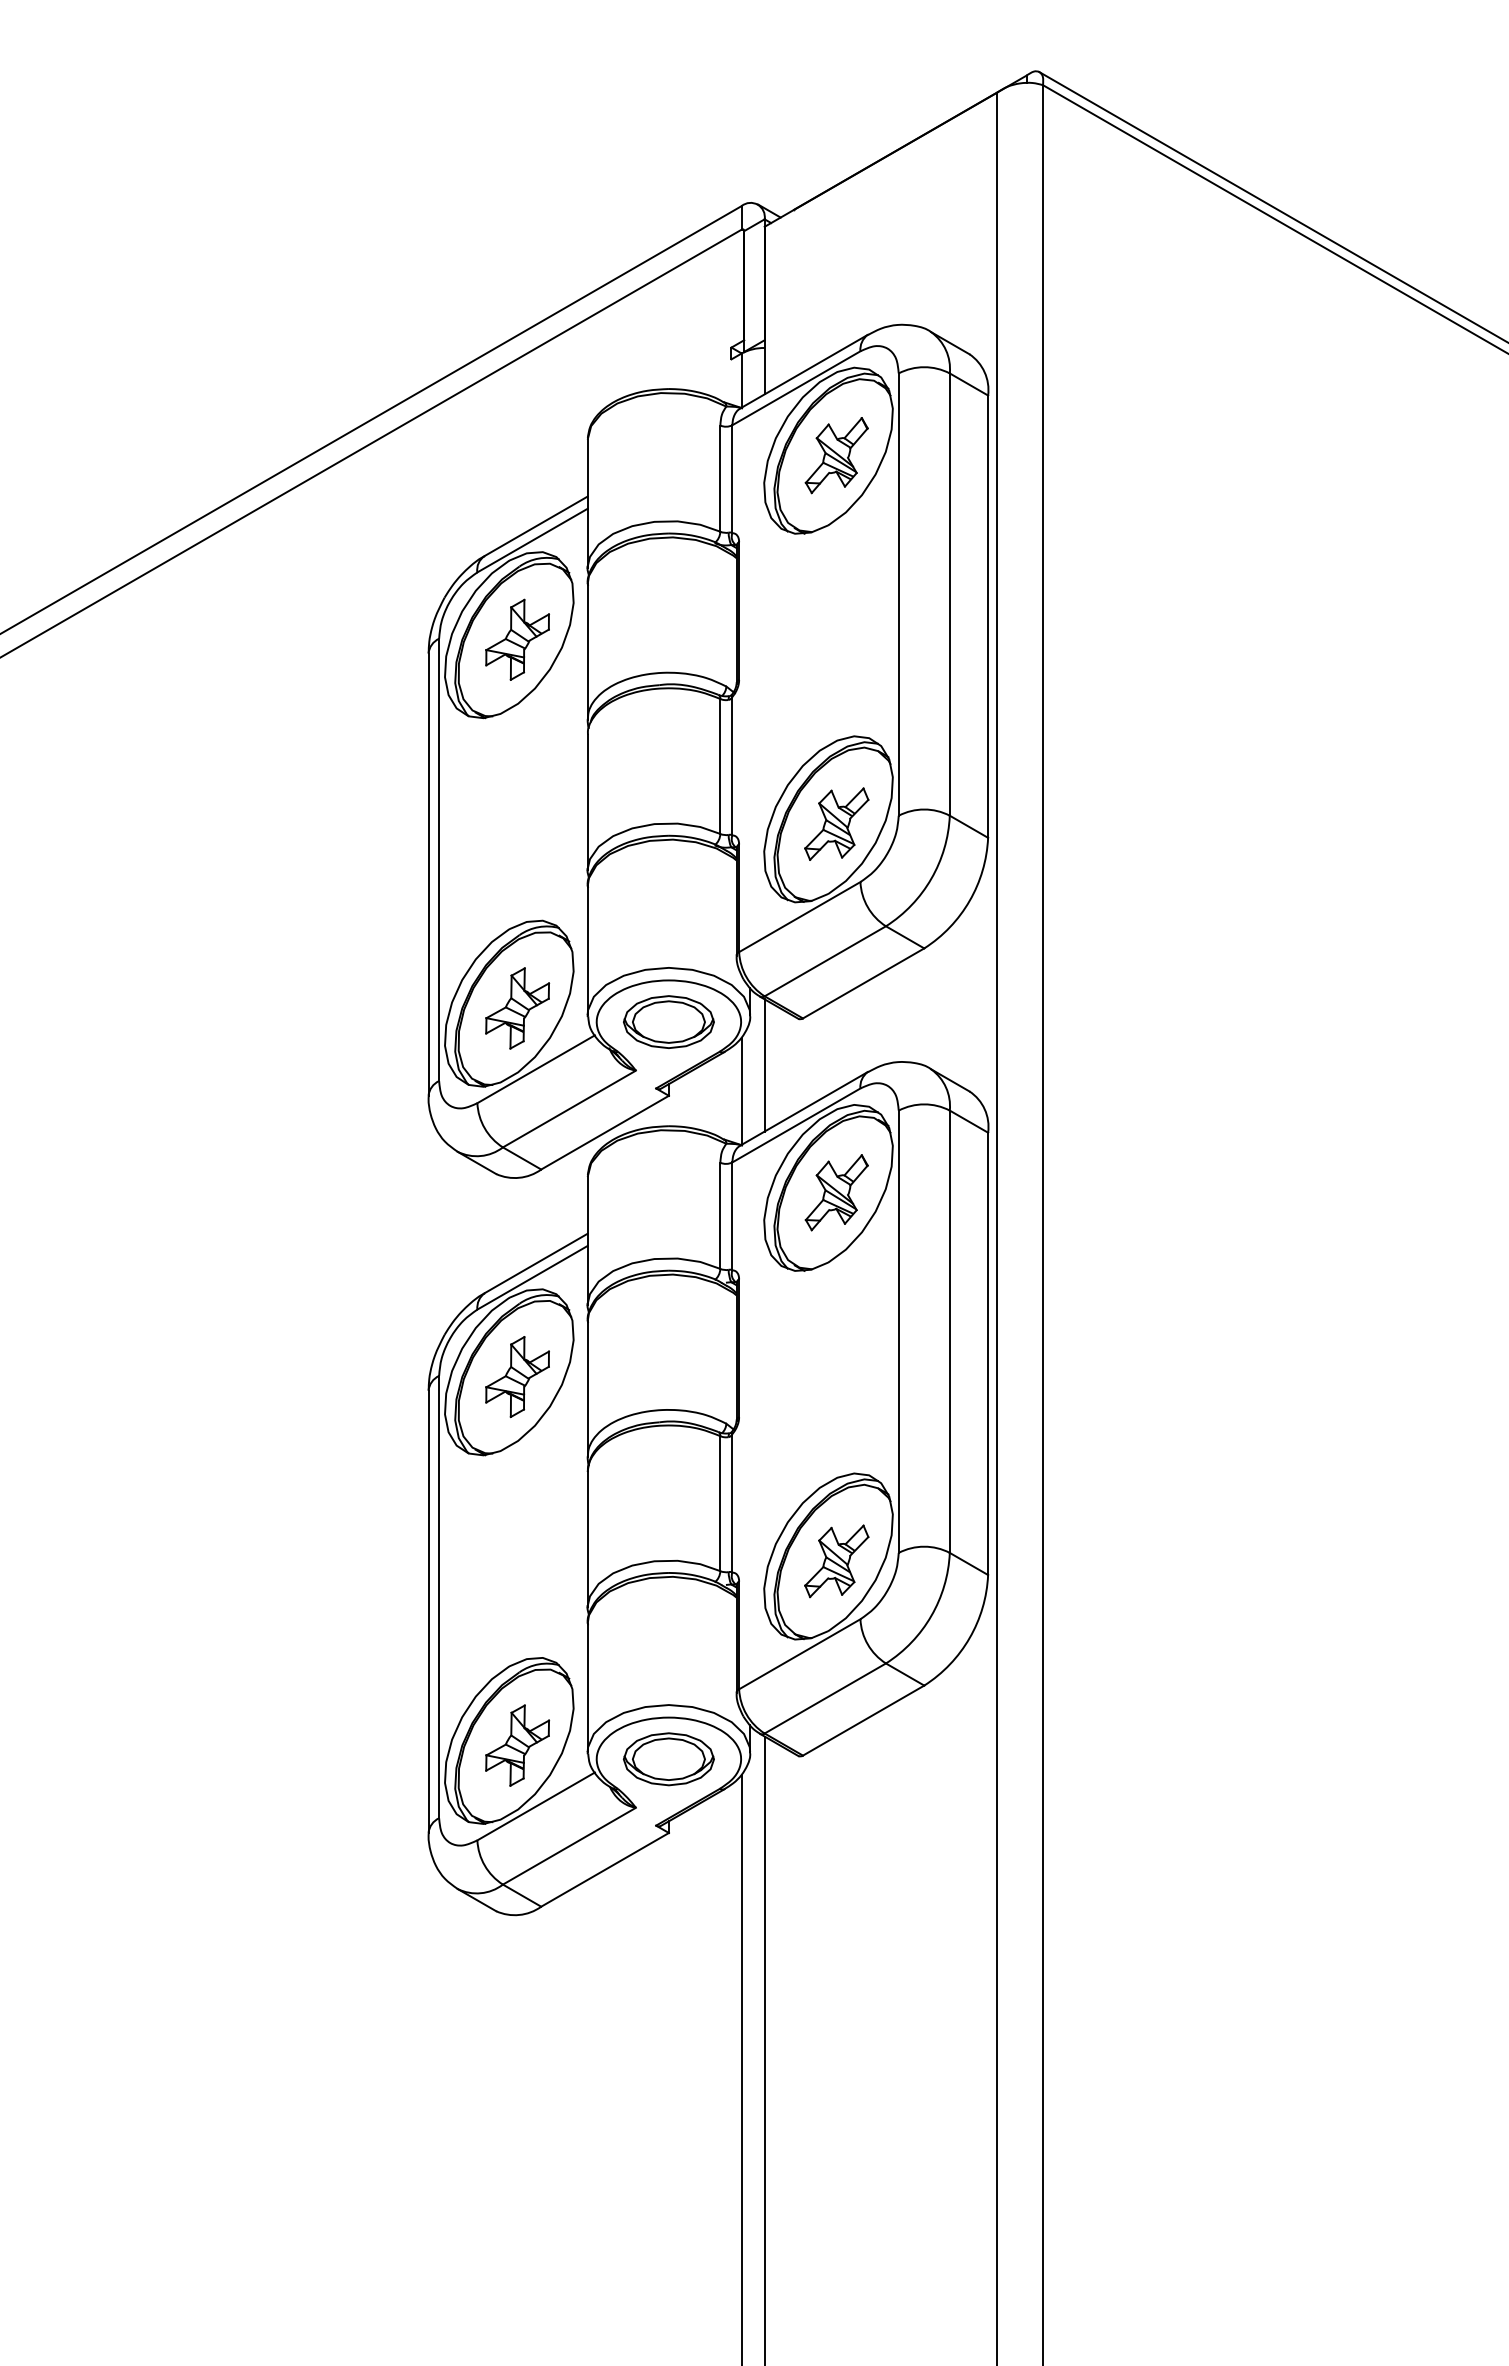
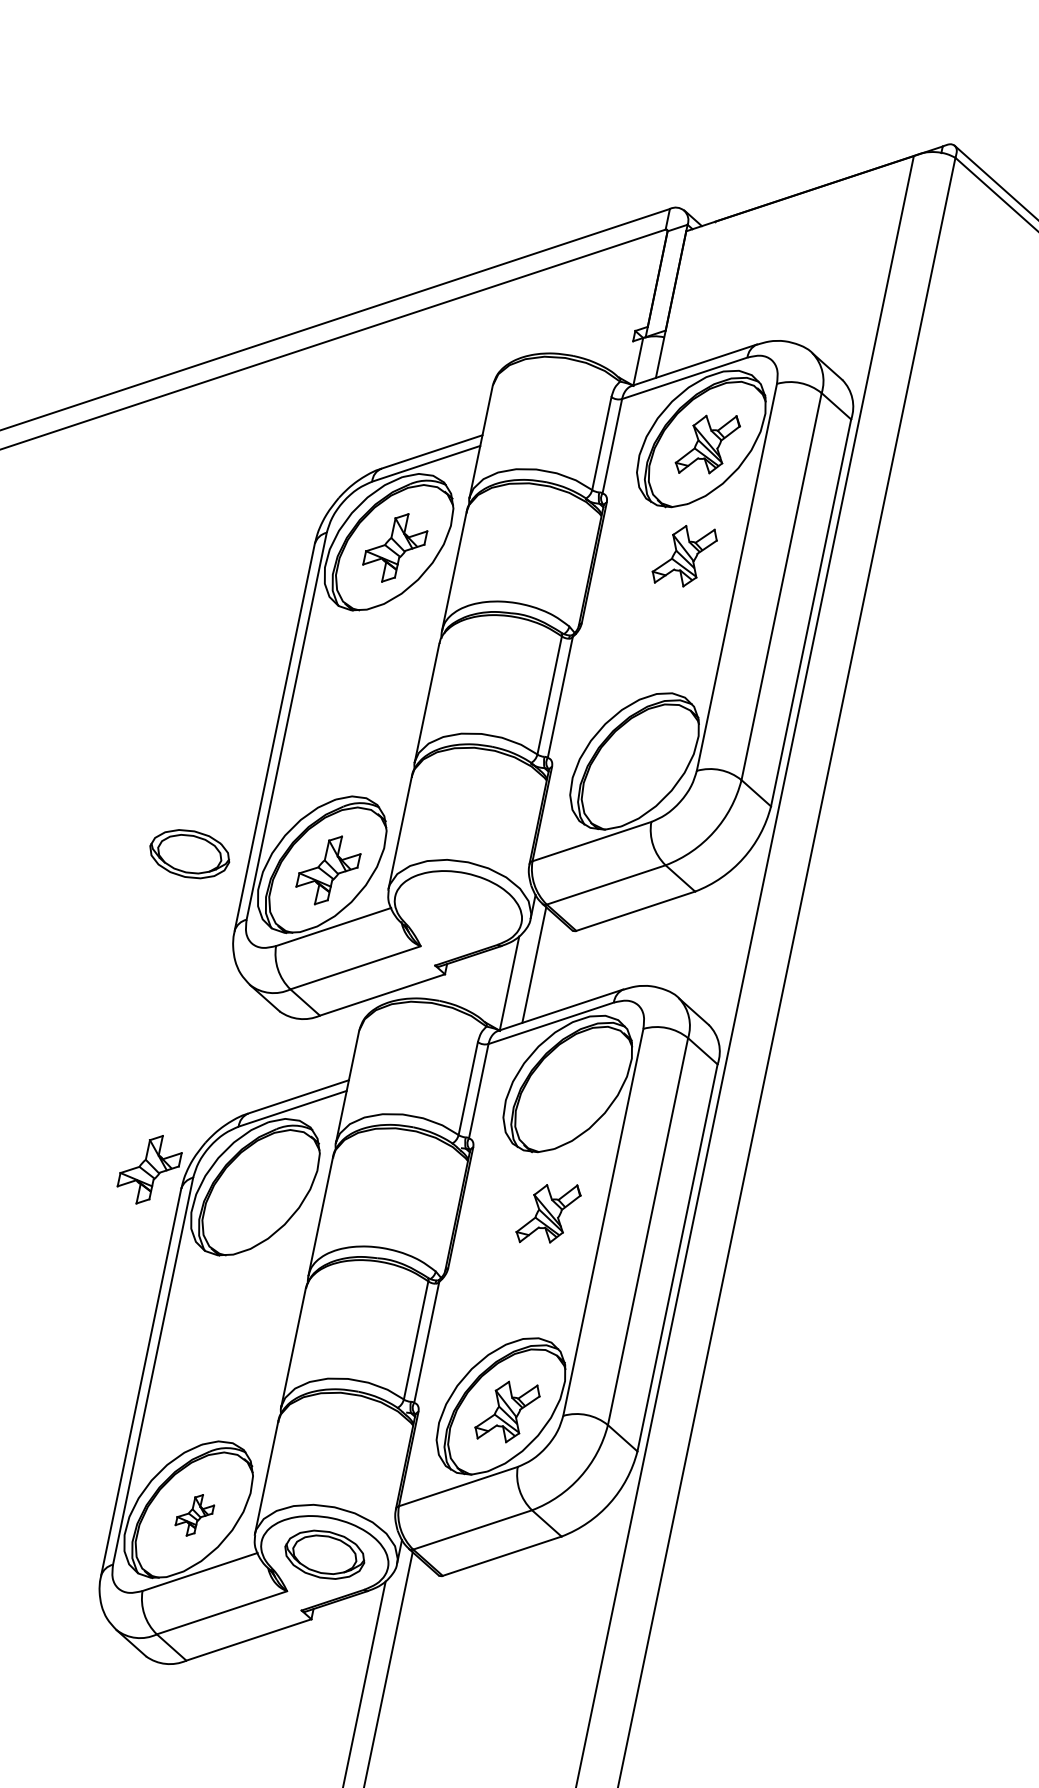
part: (836, 823) -> (684, 555), moved
part: (668, 1021) -> (189, 853), moved
part: (836, 1192) -> (548, 1213), moved
part: (517, 1377) -> (149, 1170), moved
part: (517, 1745) -> (194, 1515), size x0.6

